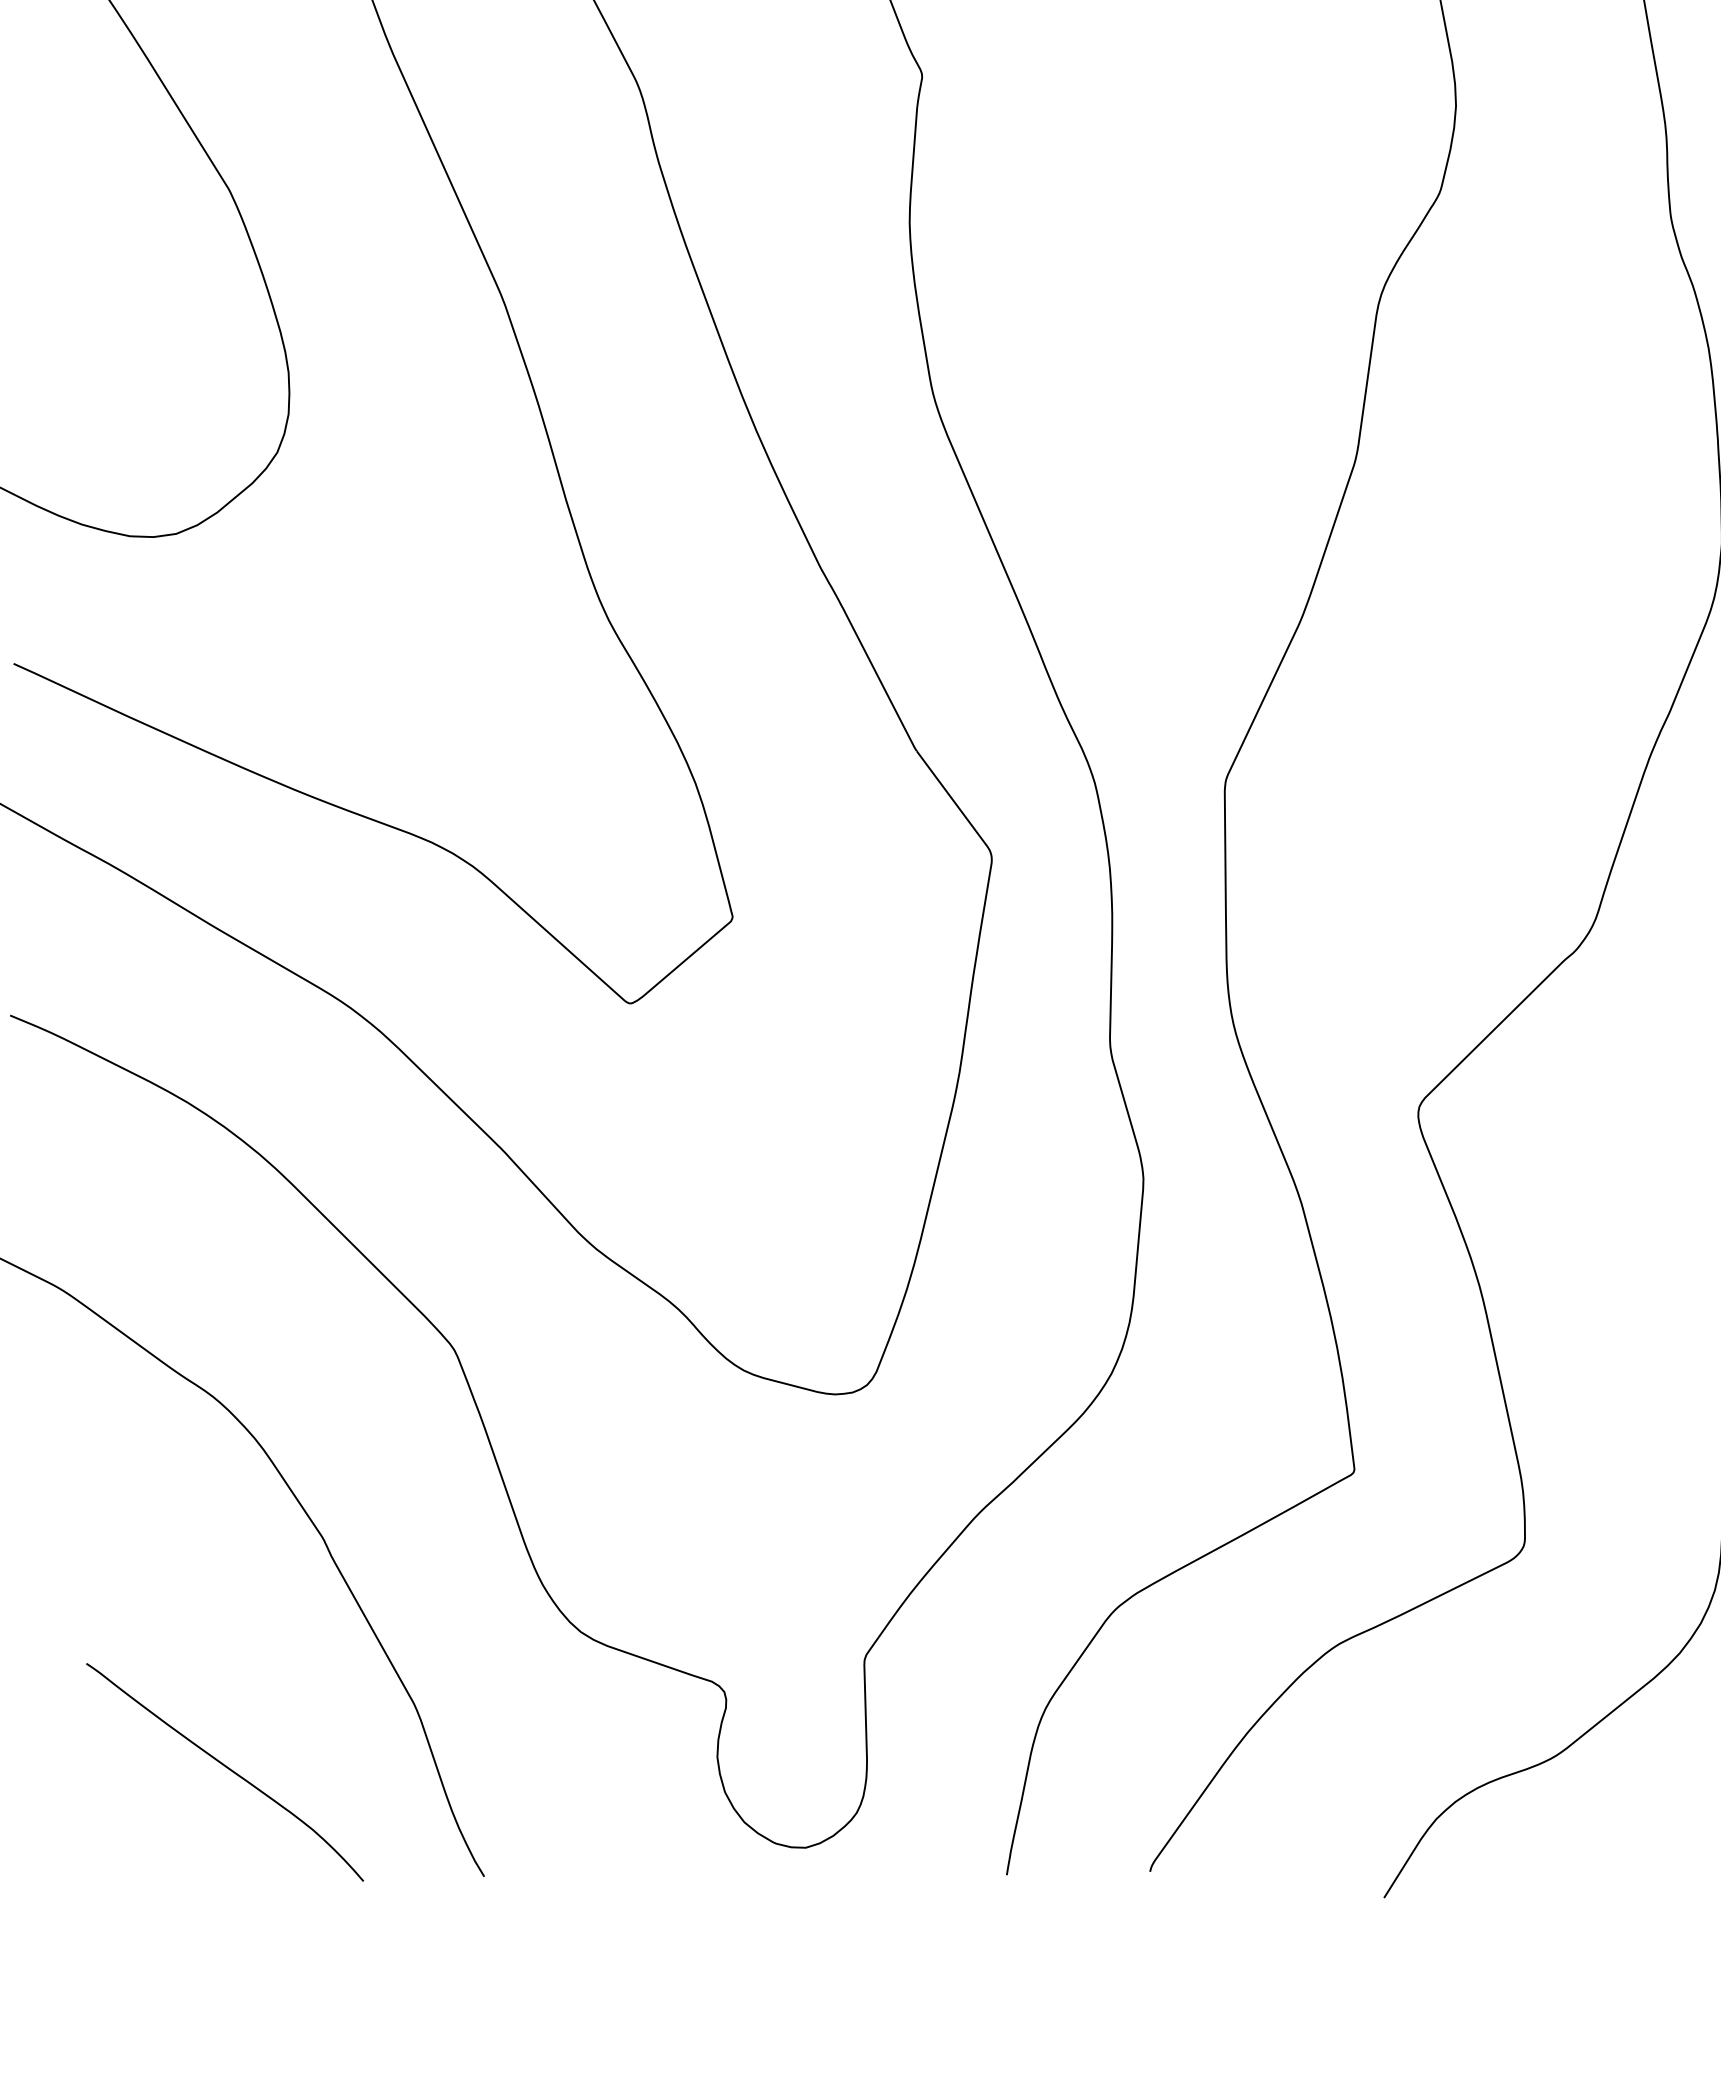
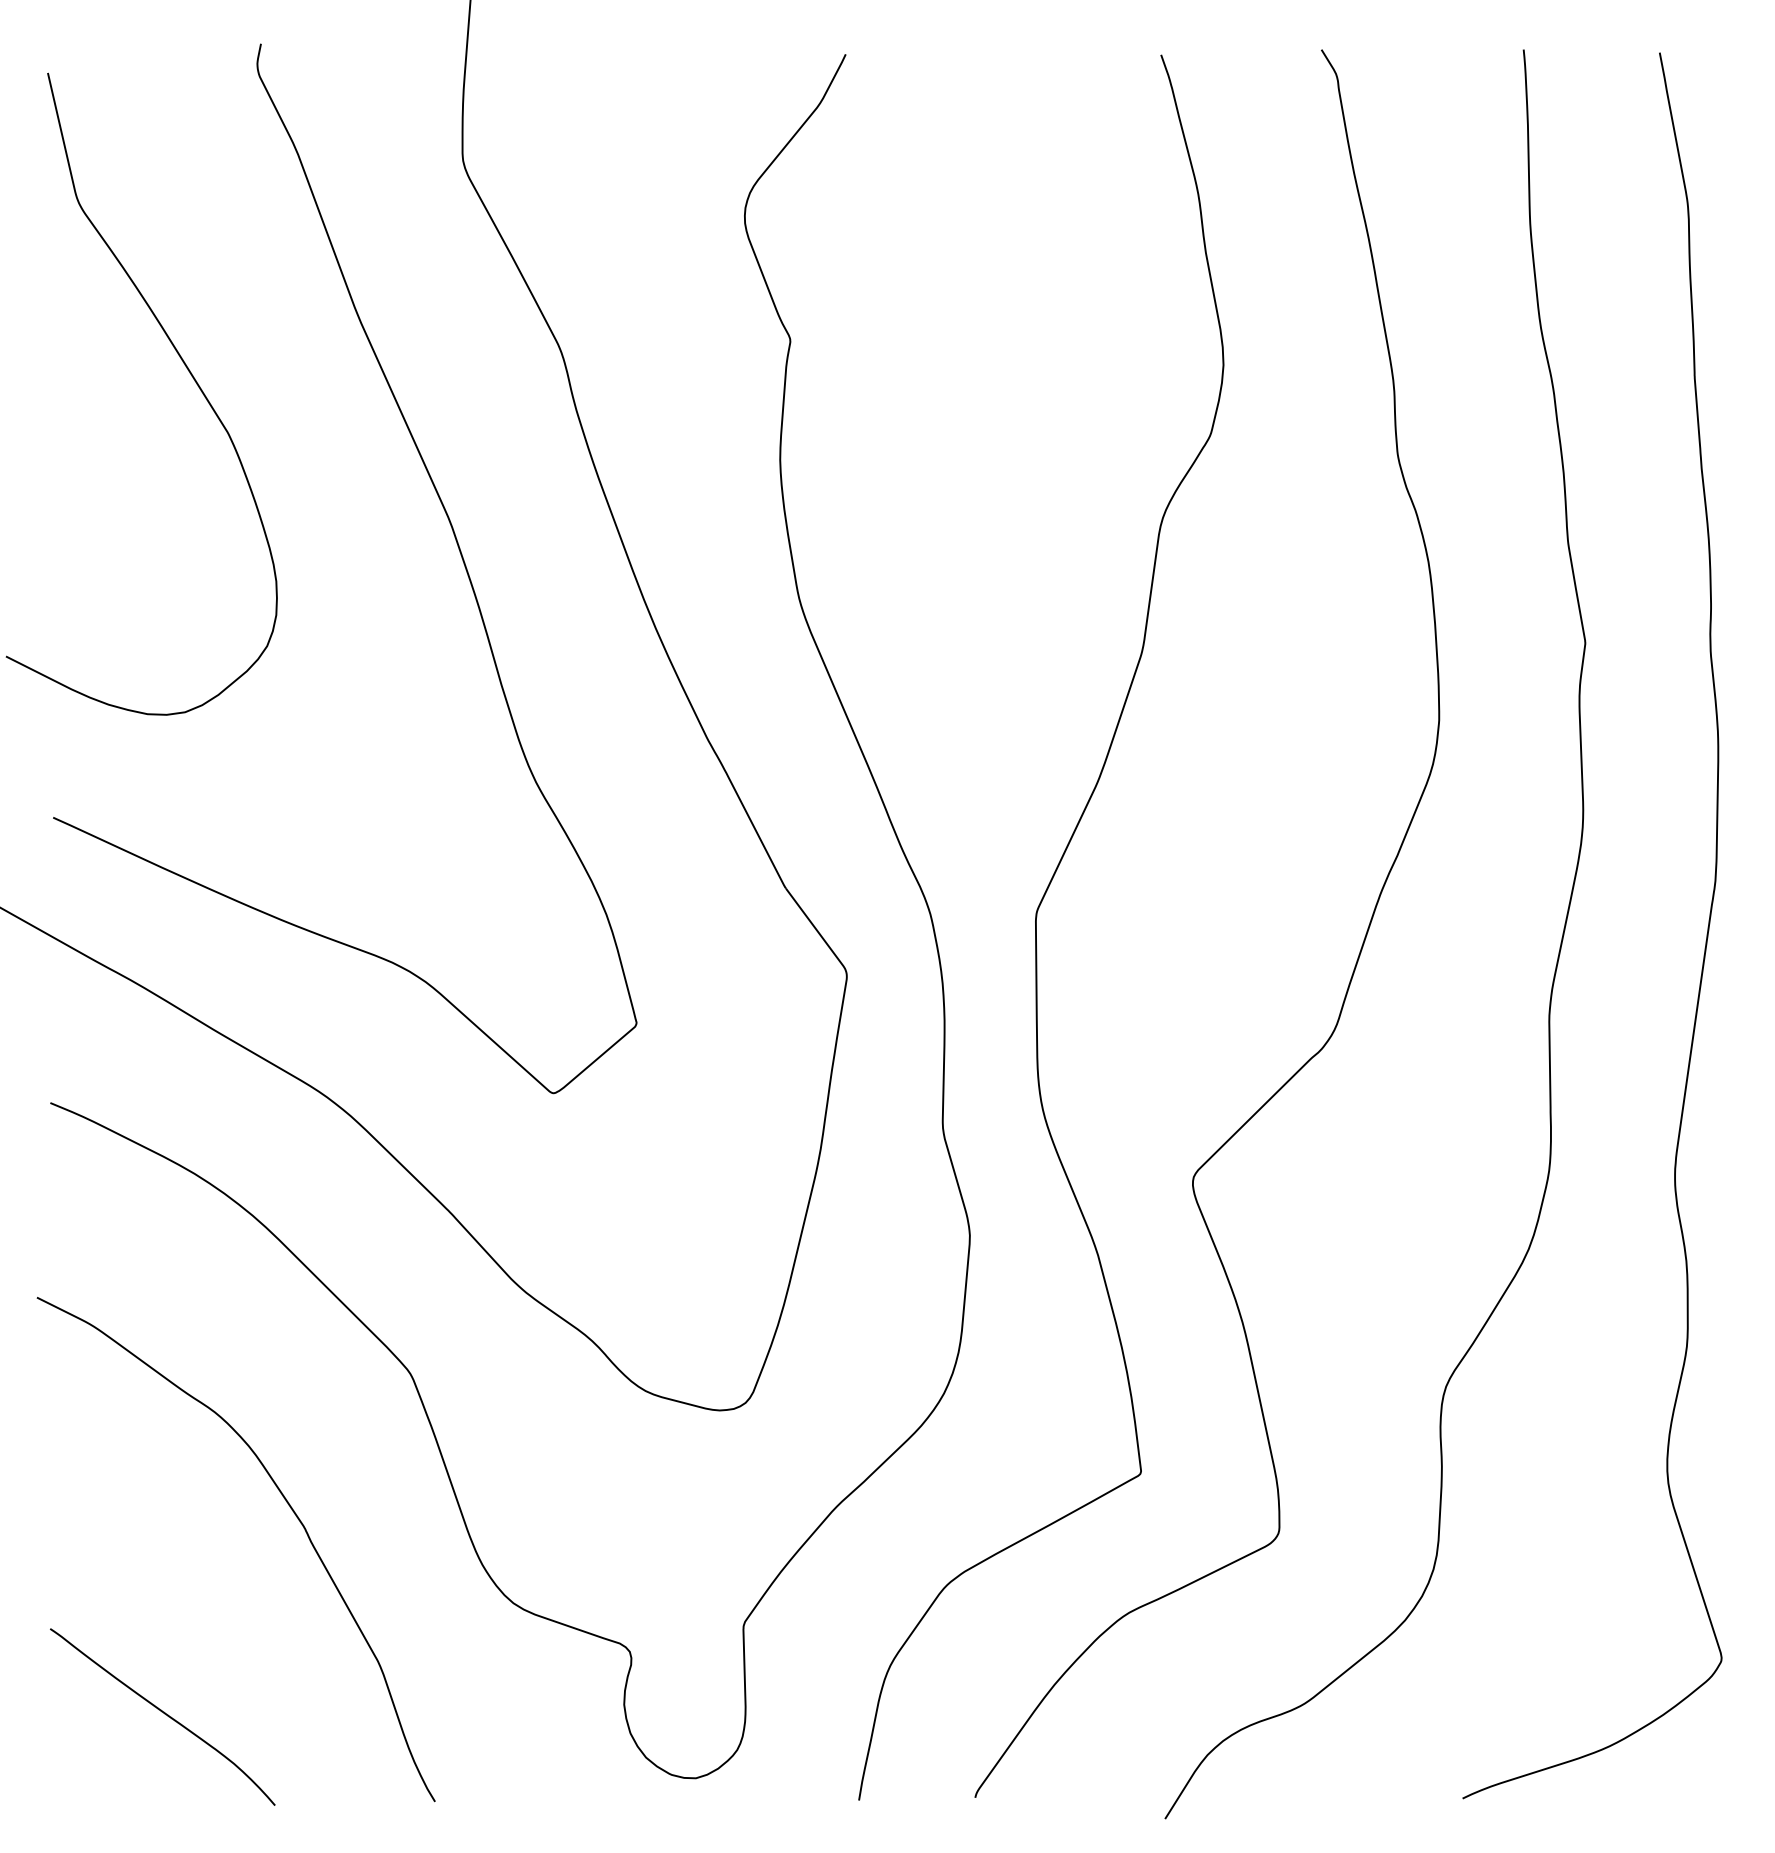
curve: (227, 1769) -> (164, 1714), moved

